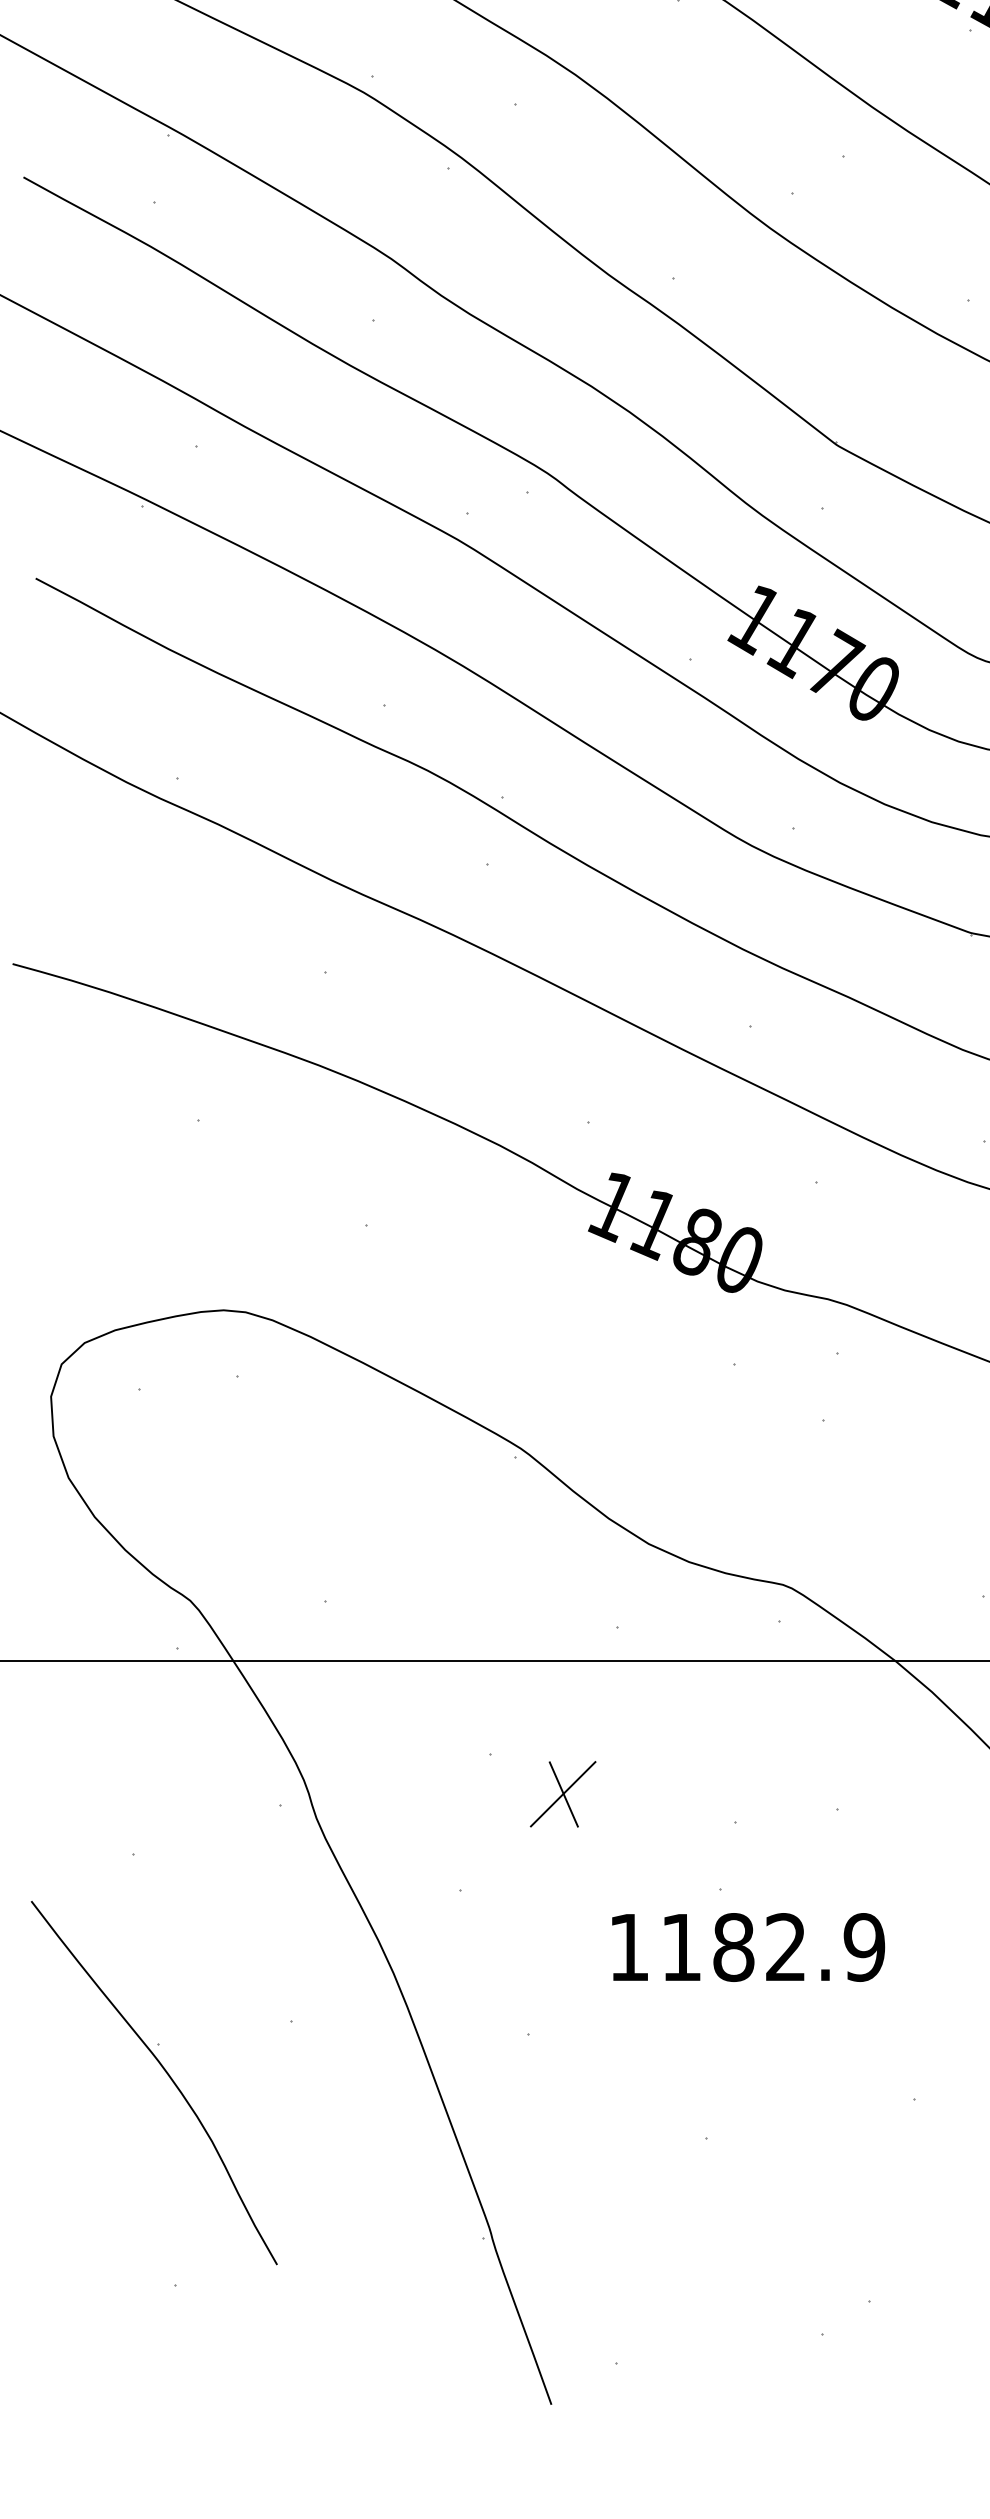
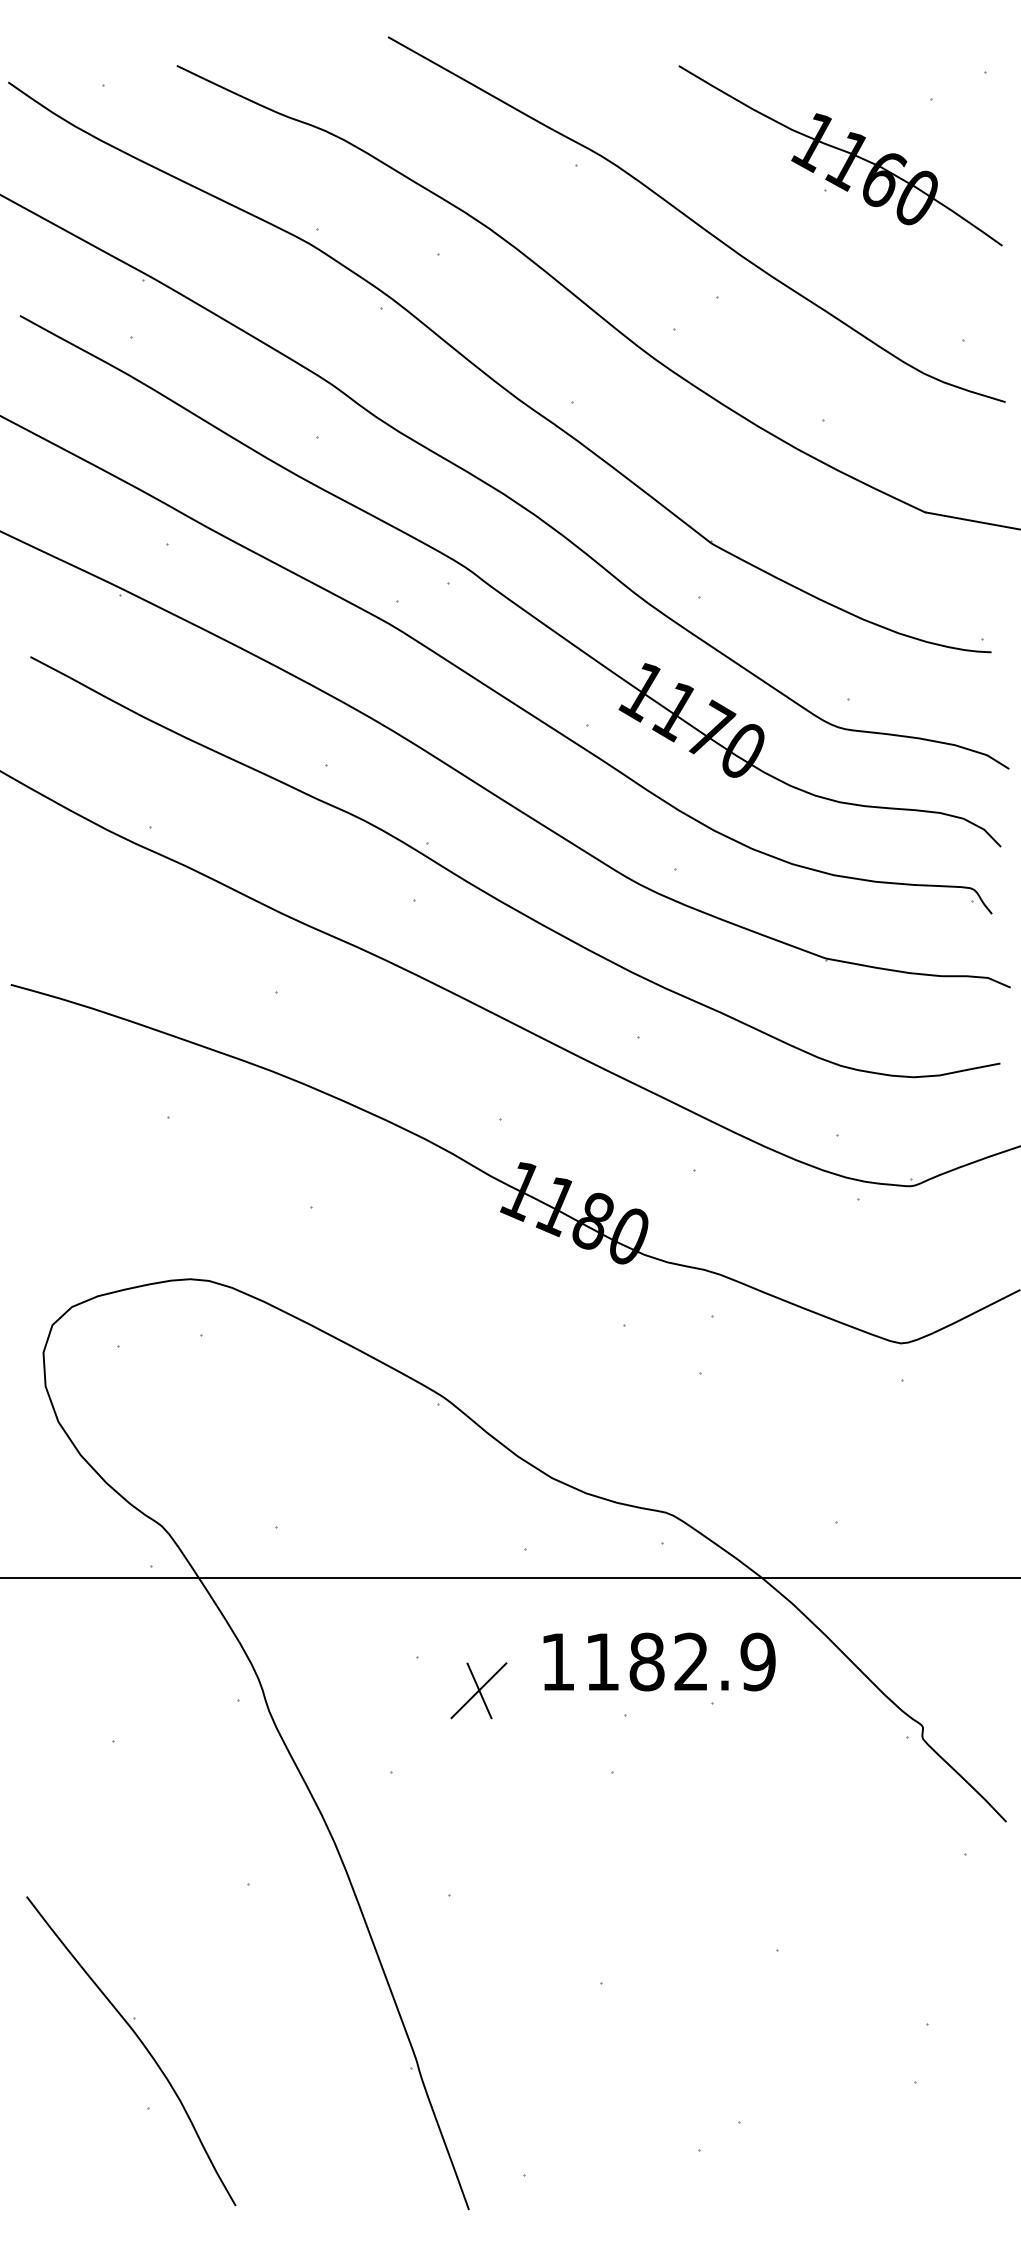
text: (748, 1946) -> (659, 1661), moved
part: (165, 2072) -> (140, 2042), moved

